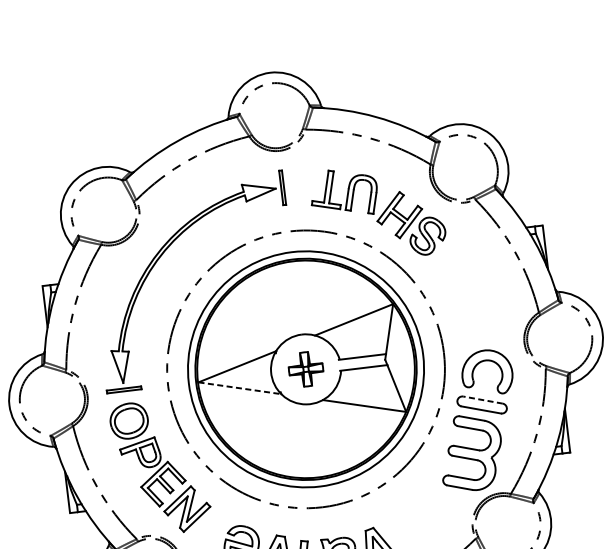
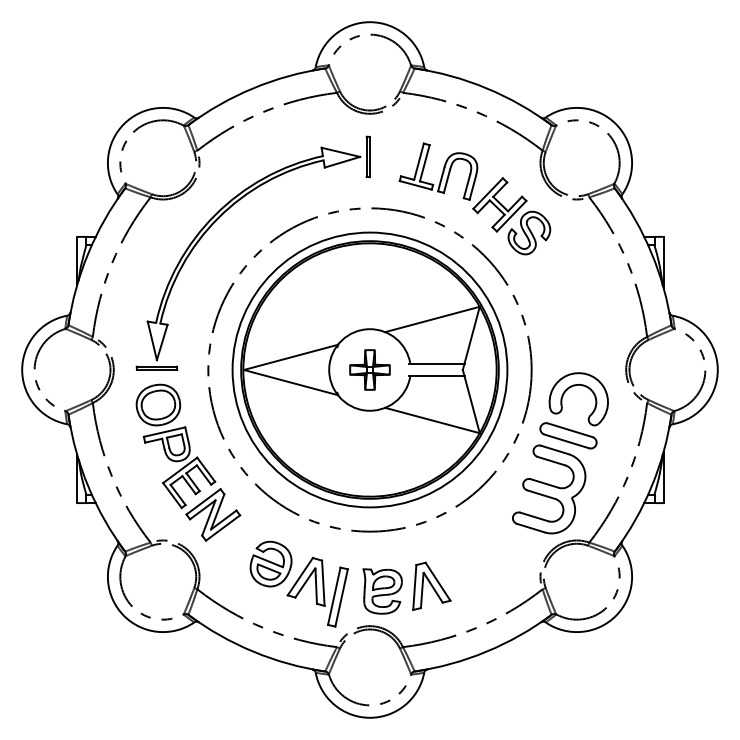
line: (240, 388) -> (291, 382), dashed -> solid
line: (482, 400) -> (569, 430), dashed -> solid

